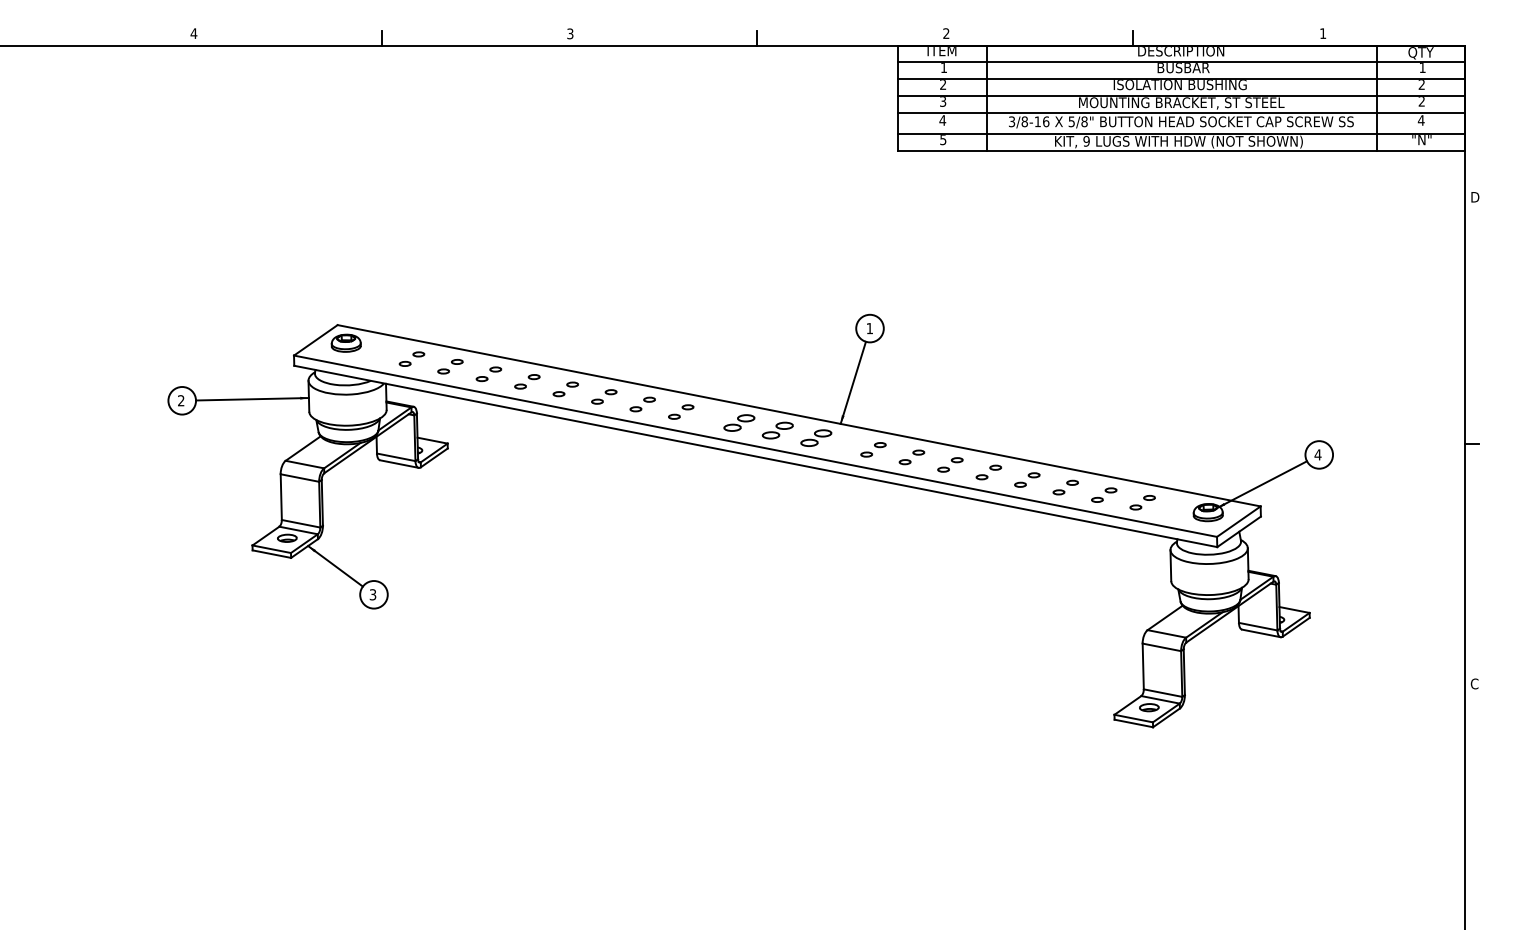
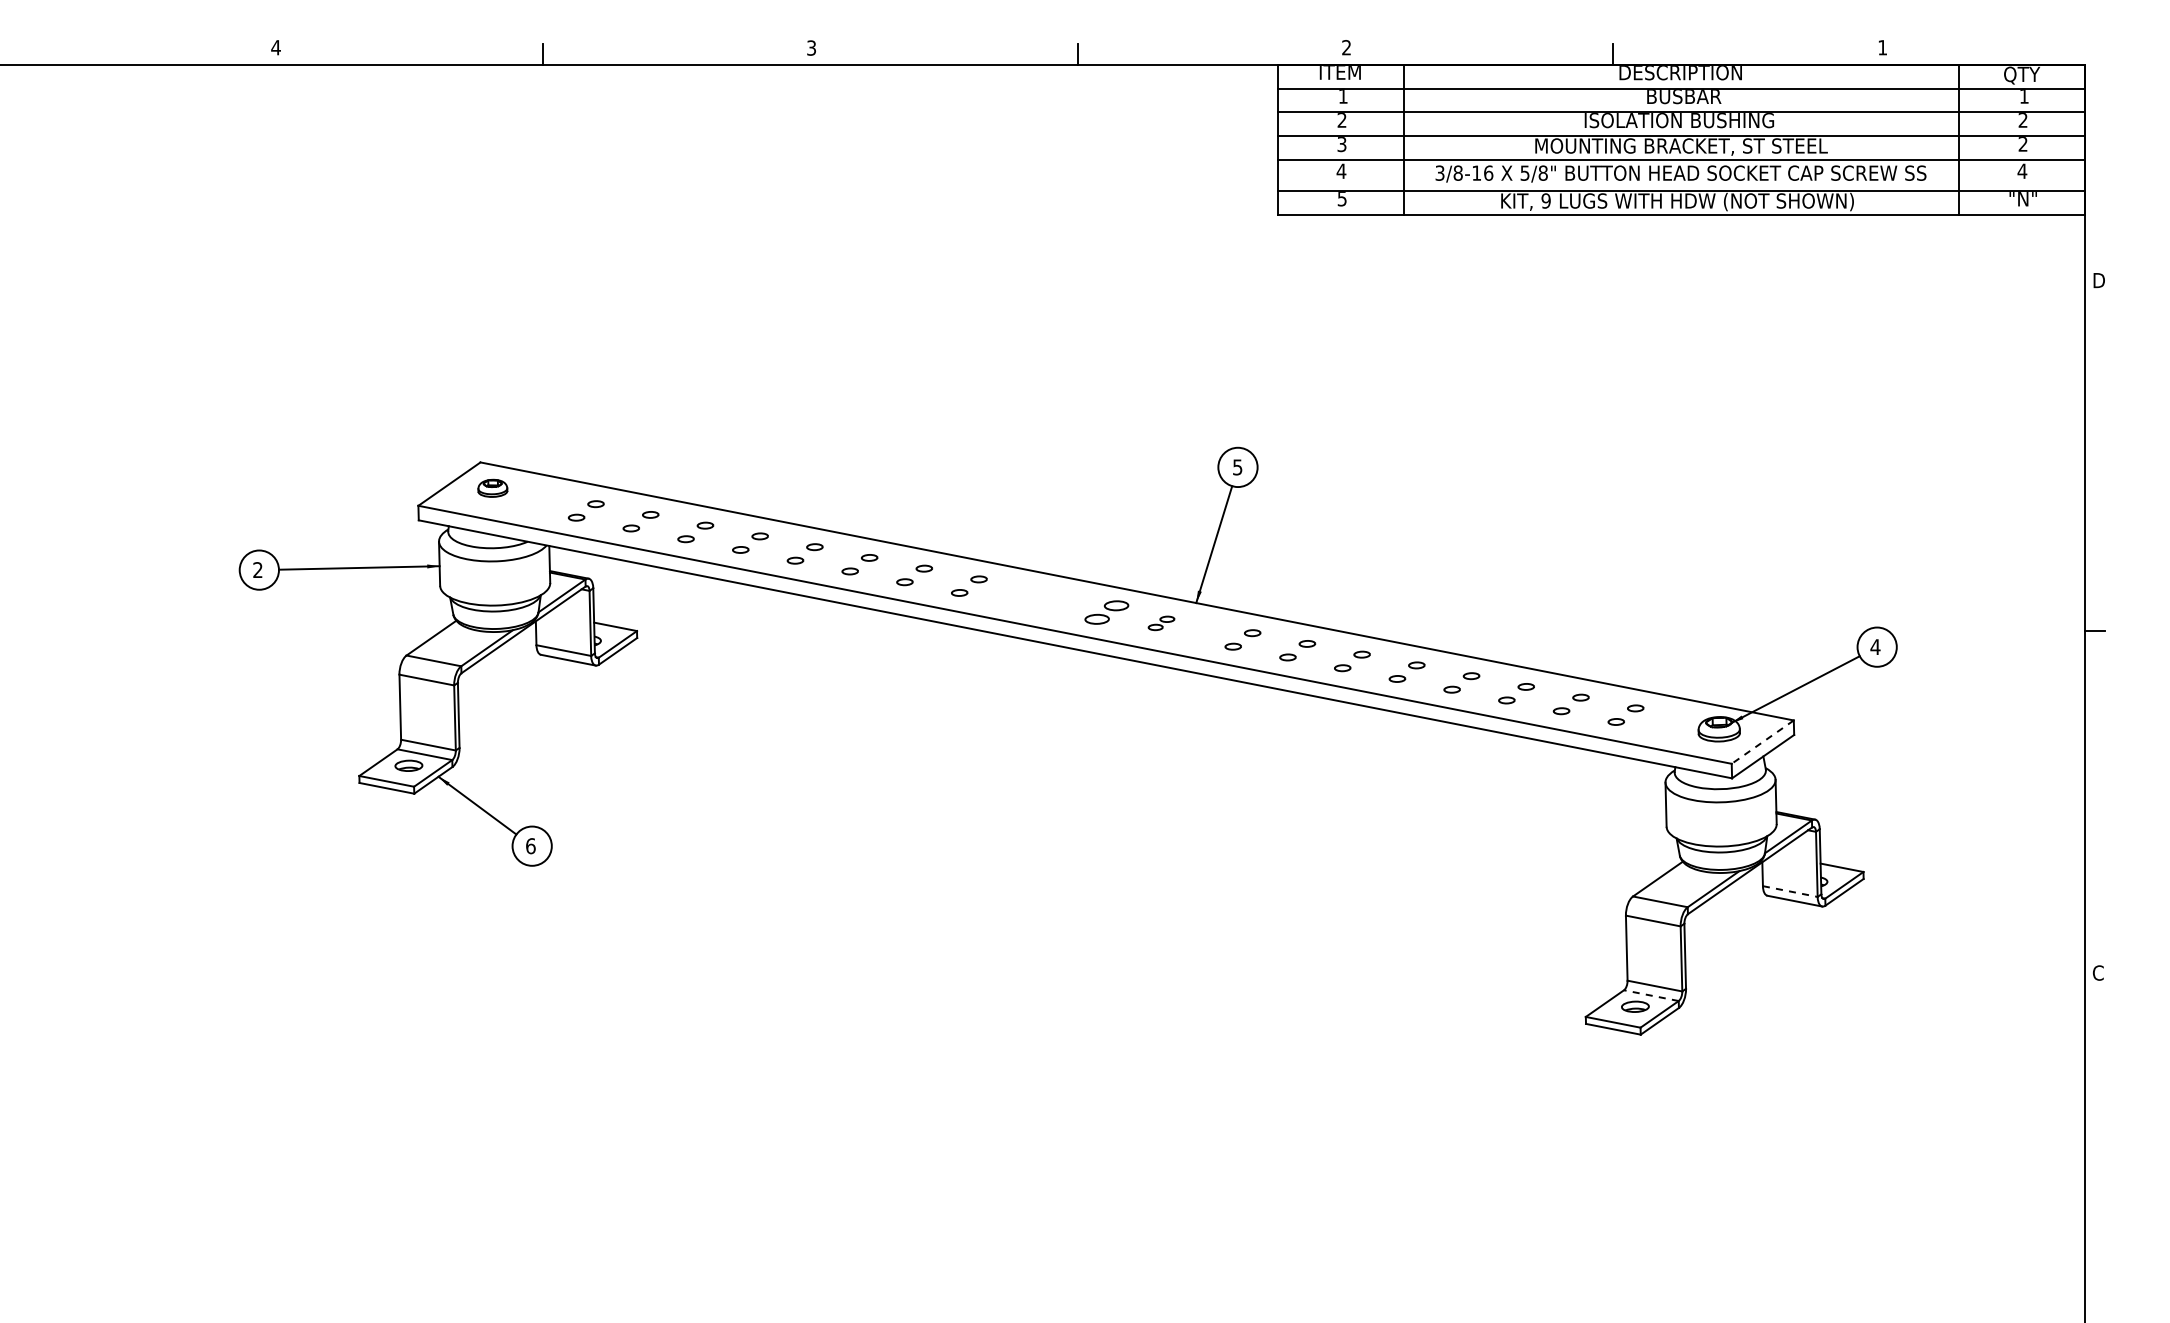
text: (869, 328) -> (1237, 467), 1 -> 5
part: (346, 343) -> (492, 488), size x0.7
part: (738, 422) -> (1051, 601), removed
part: (816, 438) -> (1161, 623), size x0.6
line: (1238, 521) -> (1762, 742), solid -> dashed
text: (372, 595) -> (530, 846), 3 -> 6
line: (1258, 626) -> (1790, 891), solid -> dashed
line: (1160, 699) -> (1651, 995), solid -> dashed

